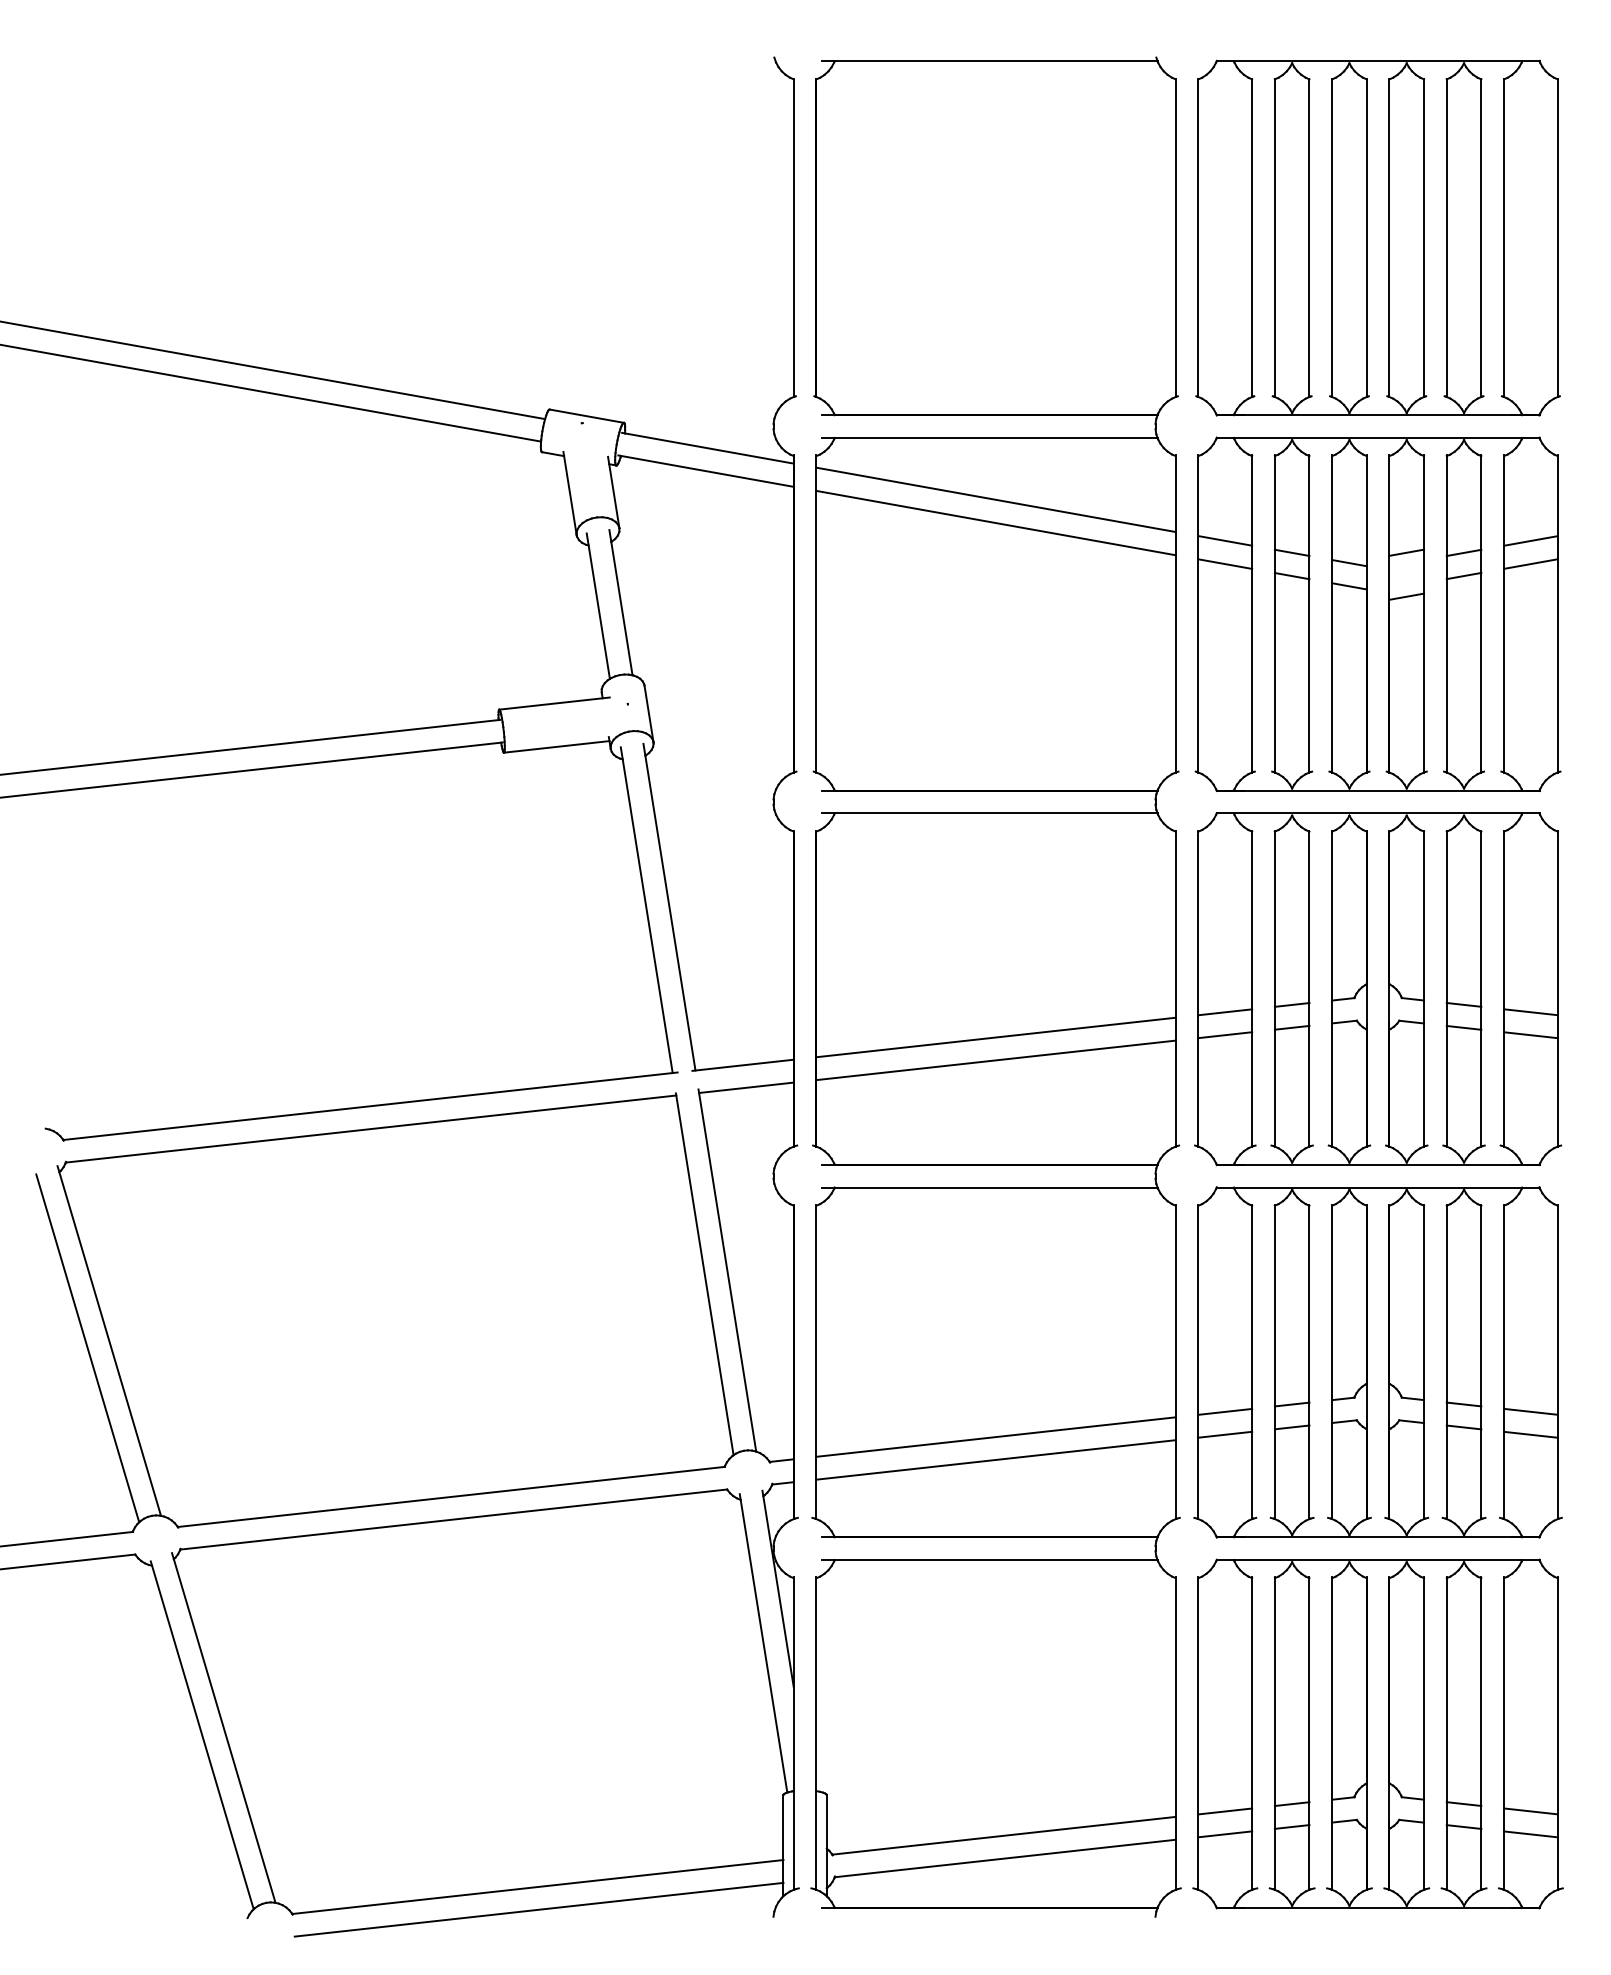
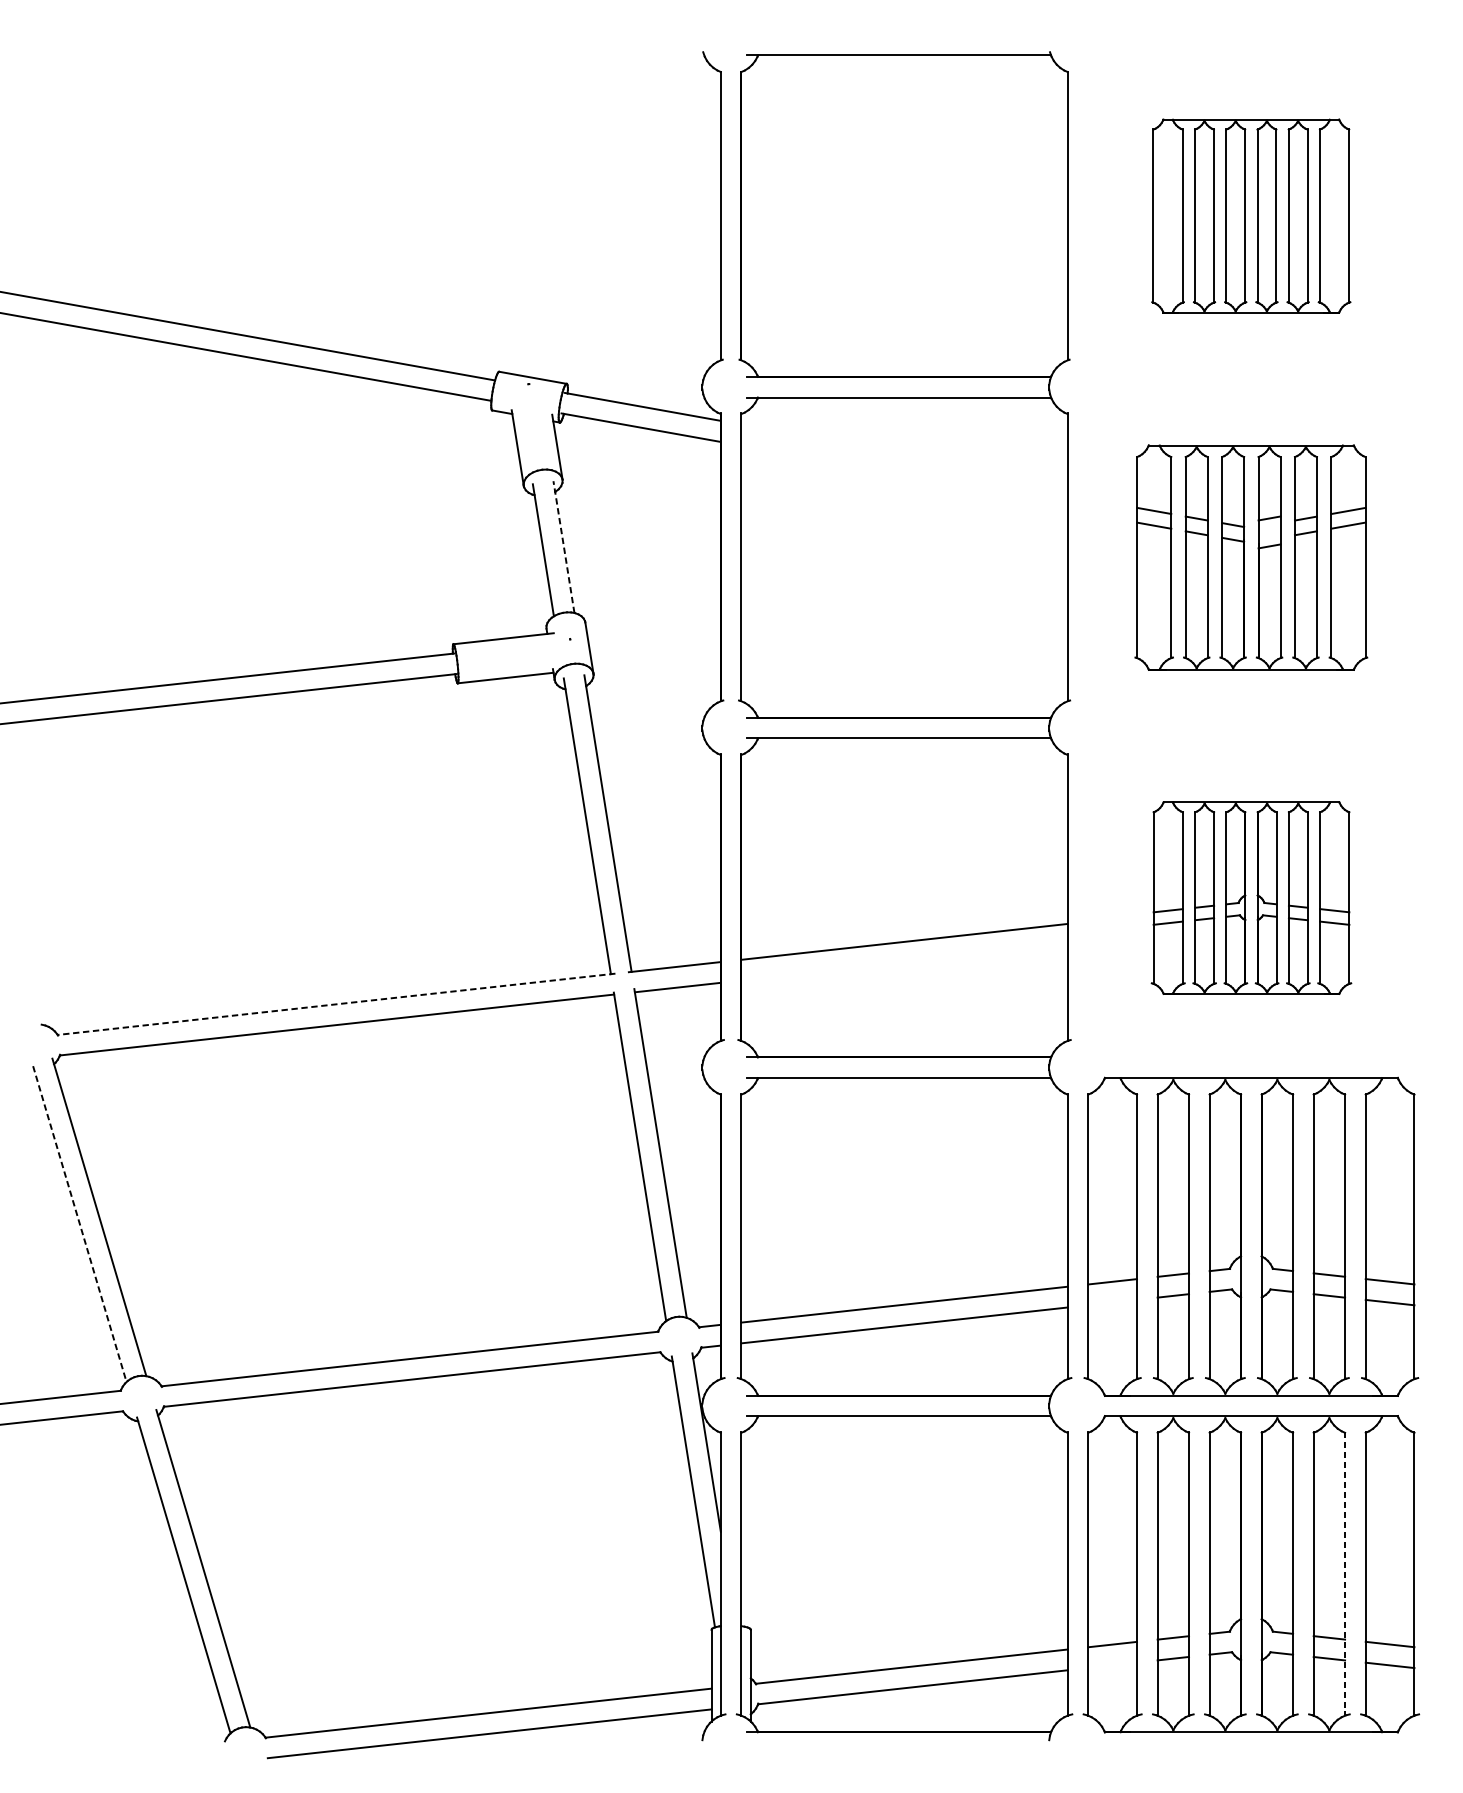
part: (1377, 237) -> (1250, 215), size x0.6
line: (995, 499) -> (904, 453), removed
line: (995, 522) -> (904, 474), removed
line: (620, 602) -> (563, 546), solid -> dashed
part: (1377, 613) -> (1250, 556), size x0.7
part: (1378, 989) -> (1251, 898), size x0.6
line: (995, 1060) -> (904, 962), removed
line: (369, 1106) -> (335, 1004), solid -> dashed
line: (87, 1348) -> (79, 1224), solid -> dashed
line: (1225, 1434) -> (1112, 1302), removed
line: (1481, 1734) -> (1345, 1574), solid -> dashed
line: (1225, 1834) -> (1112, 1665), removed

